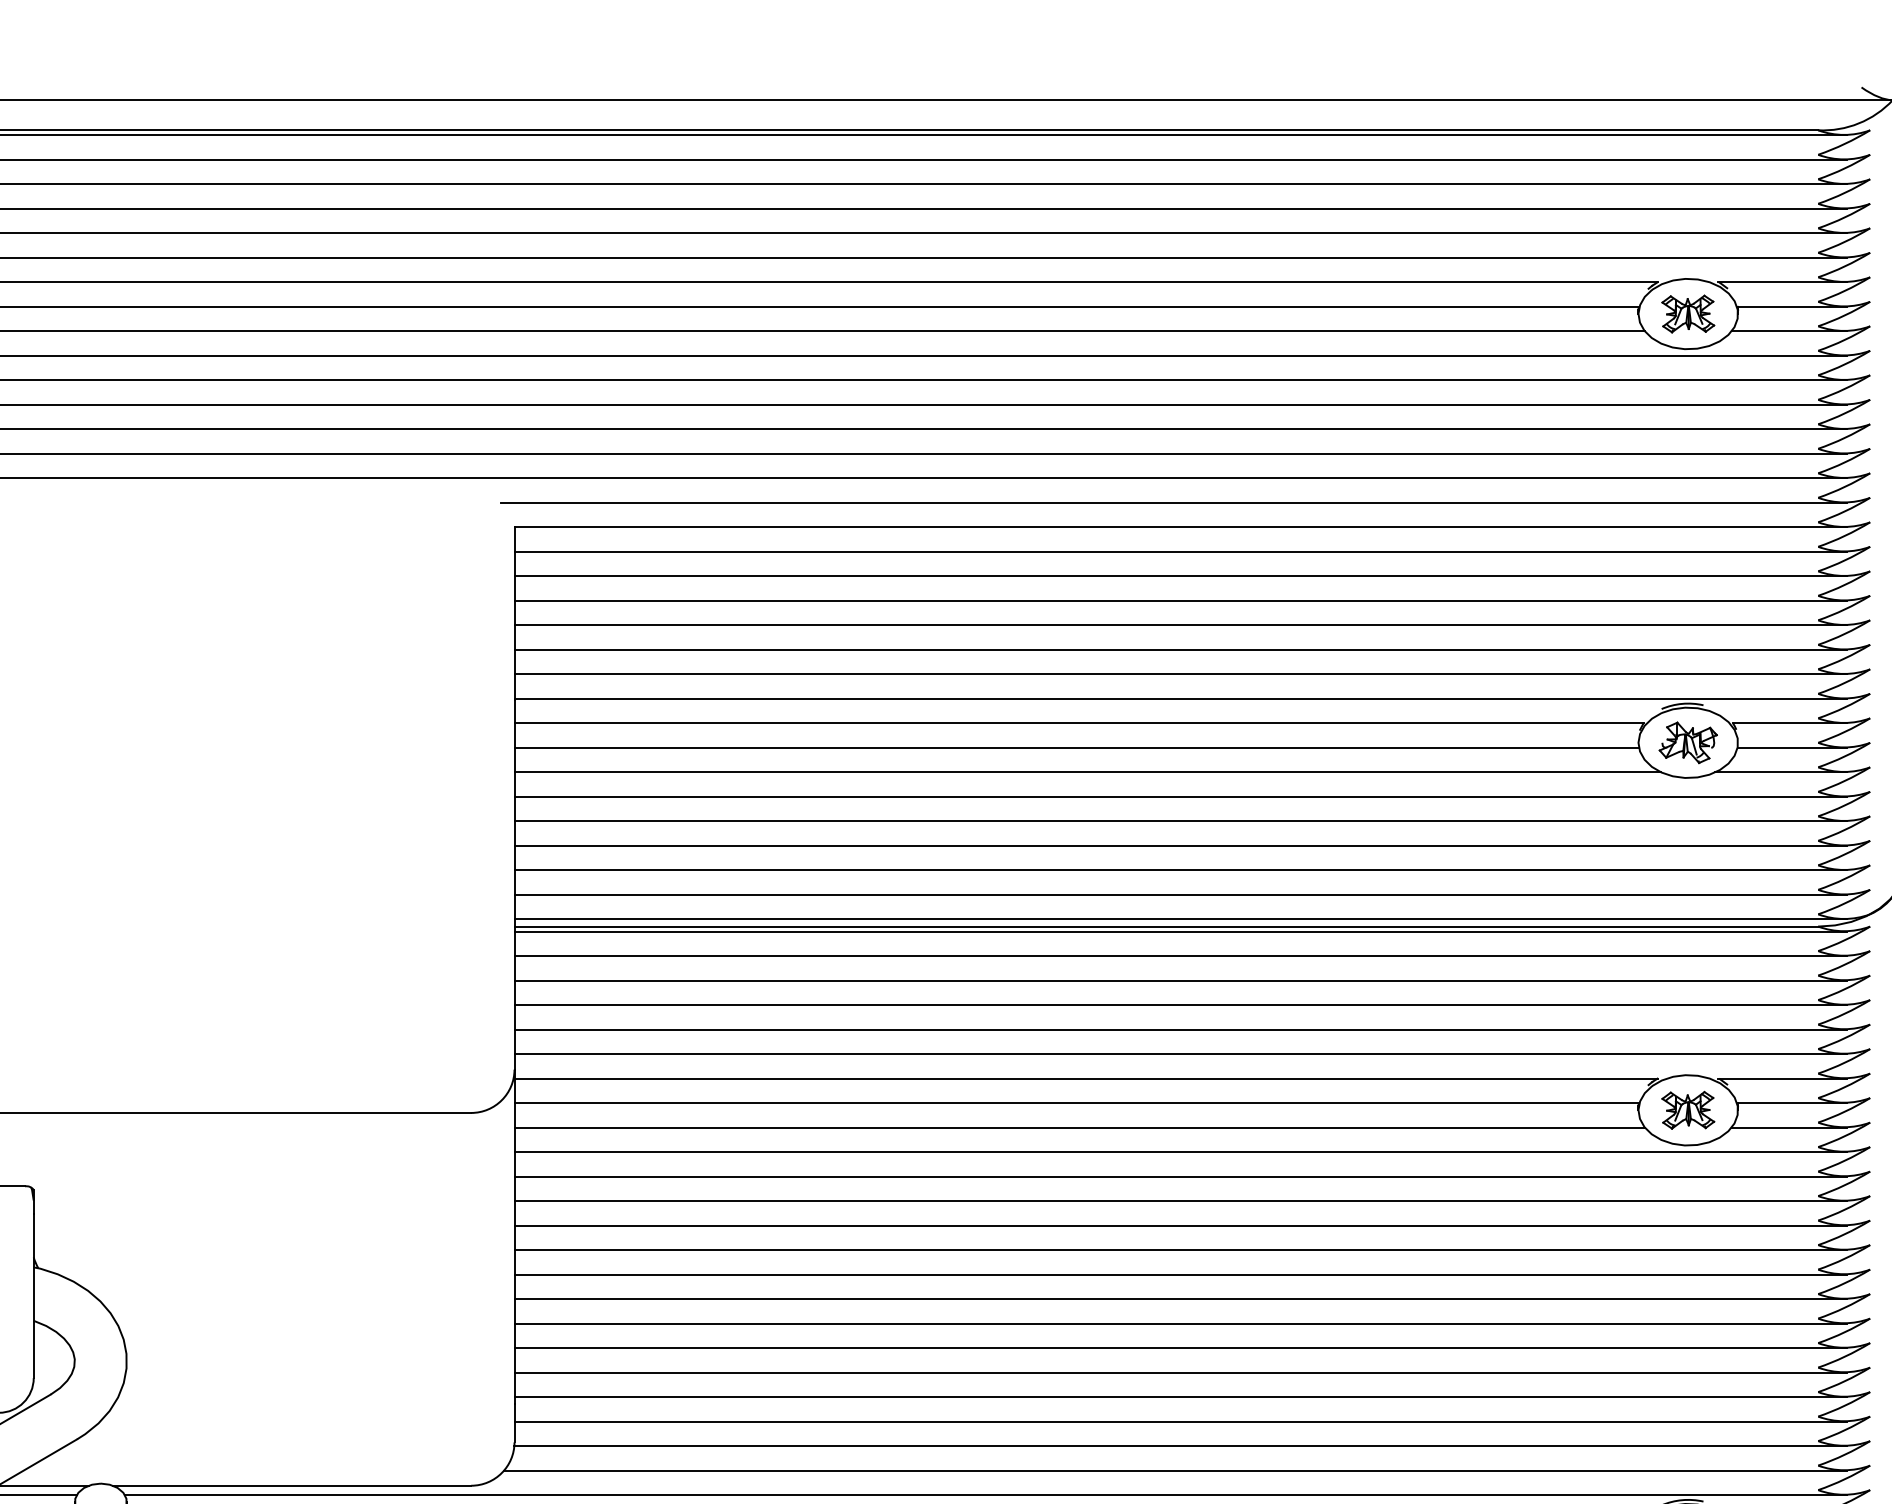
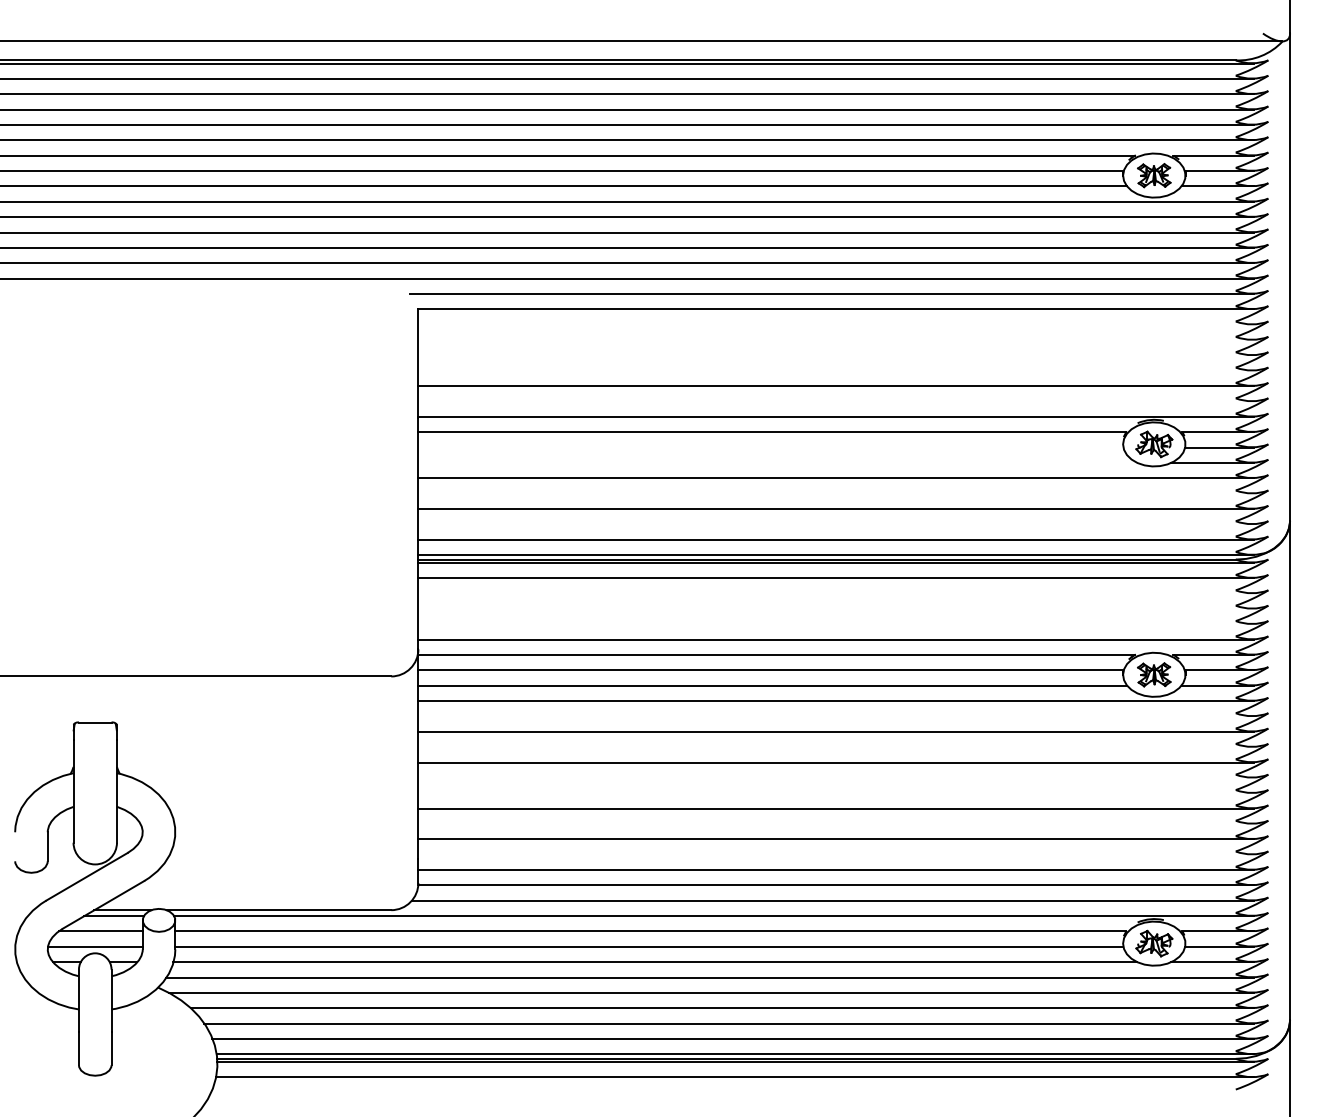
line: (1179, 551) -> (835, 324), removed
line: (1179, 577) -> (835, 340), removed
line: (1179, 601) -> (835, 355), removed
line: (1179, 624) -> (835, 370), removed
line: (1179, 674) -> (835, 401), removed
line: (1076, 747) -> (770, 447), removed
line: (1087, 771) -> (777, 462), removed
line: (1179, 821) -> (835, 493), removed
line: (1179, 870) -> (835, 524), removed
line: (1179, 980) -> (835, 593), removed
line: (1179, 1004) -> (835, 608), removed
line: (1179, 1030) -> (835, 624), removed
line: (1179, 1176) -> (835, 716), removed
line: (1179, 1226) -> (835, 747), removed
line: (1179, 1274) -> (835, 777), removed
line: (1179, 1299) -> (835, 793), removed
line: (1179, 1347) -> (835, 823), removed
line: (1179, 1396) -> (835, 854), removed

